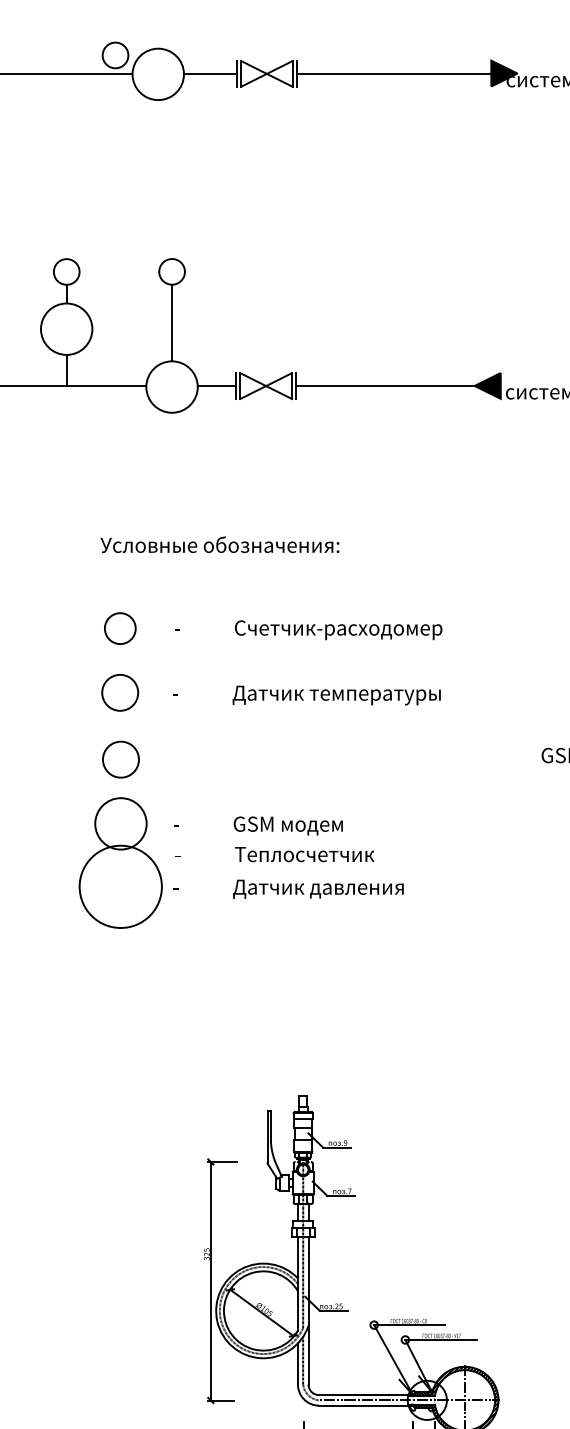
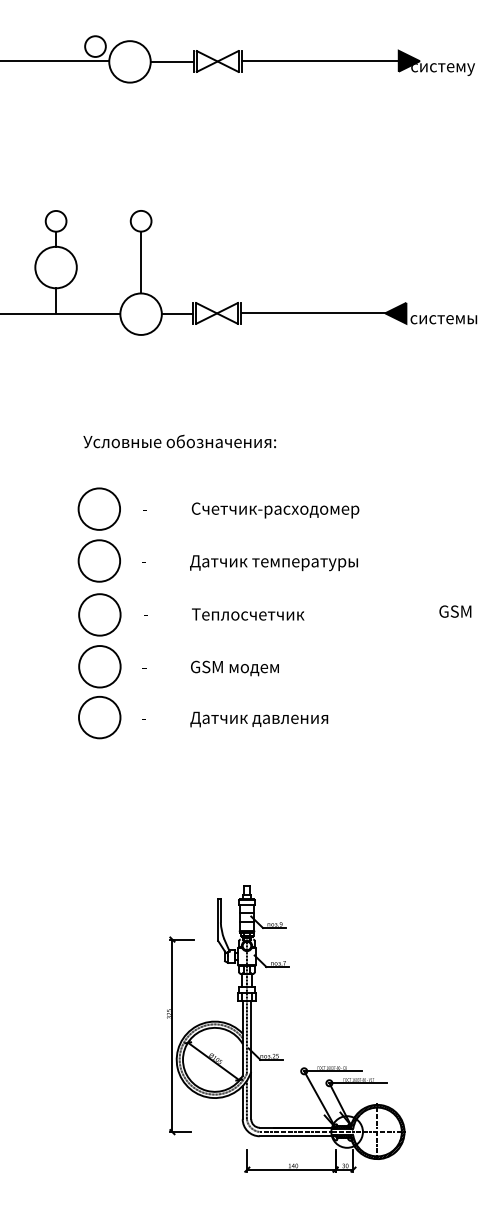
circle: (120, 627) -> (99, 508), size x1.67
circle: (119, 692) -> (98, 560), size x1.43
circle: (120, 759) -> (99, 614), size x1.43
text: (275, 854) -> (224, 614), moved
circle: (120, 886) -> (99, 717), size x0.62

